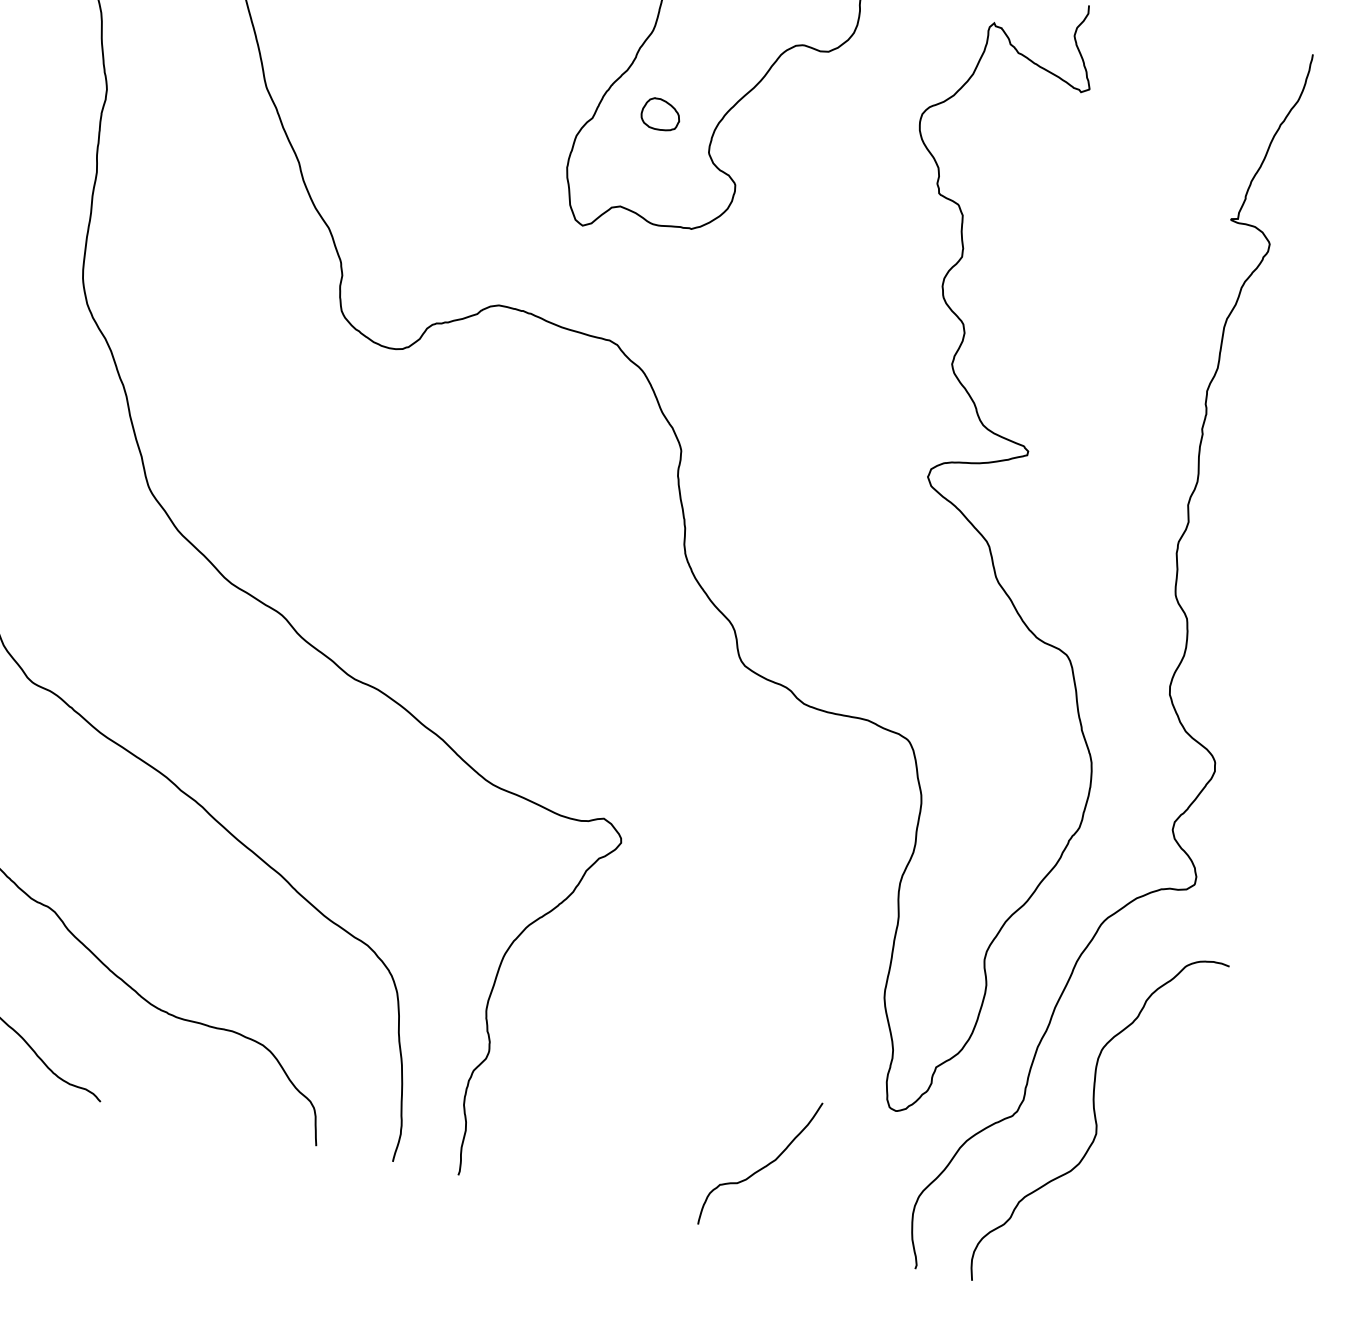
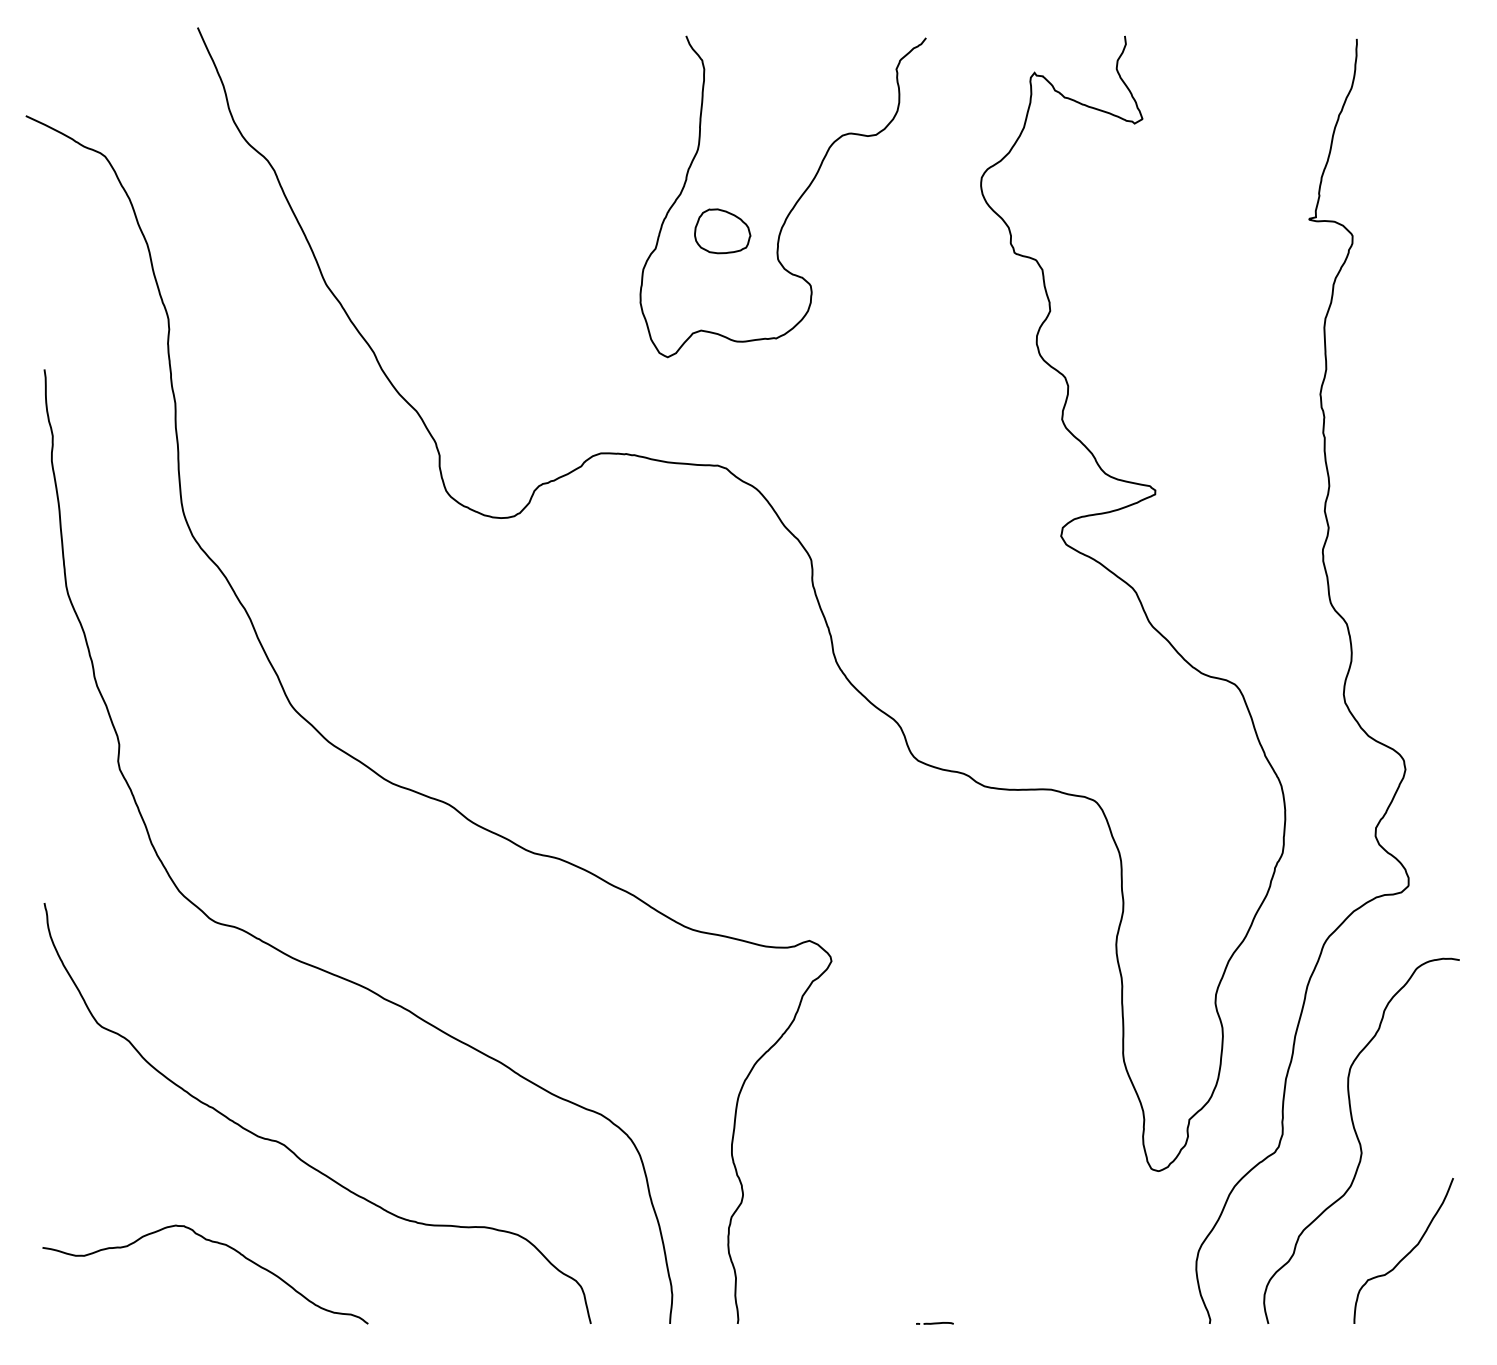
part: (660, 114) -> (722, 231), size x1.43
curve: (763, 1166) -> (1407, 1253), moved
line: (648, 1213) -> (934, 1323), added

